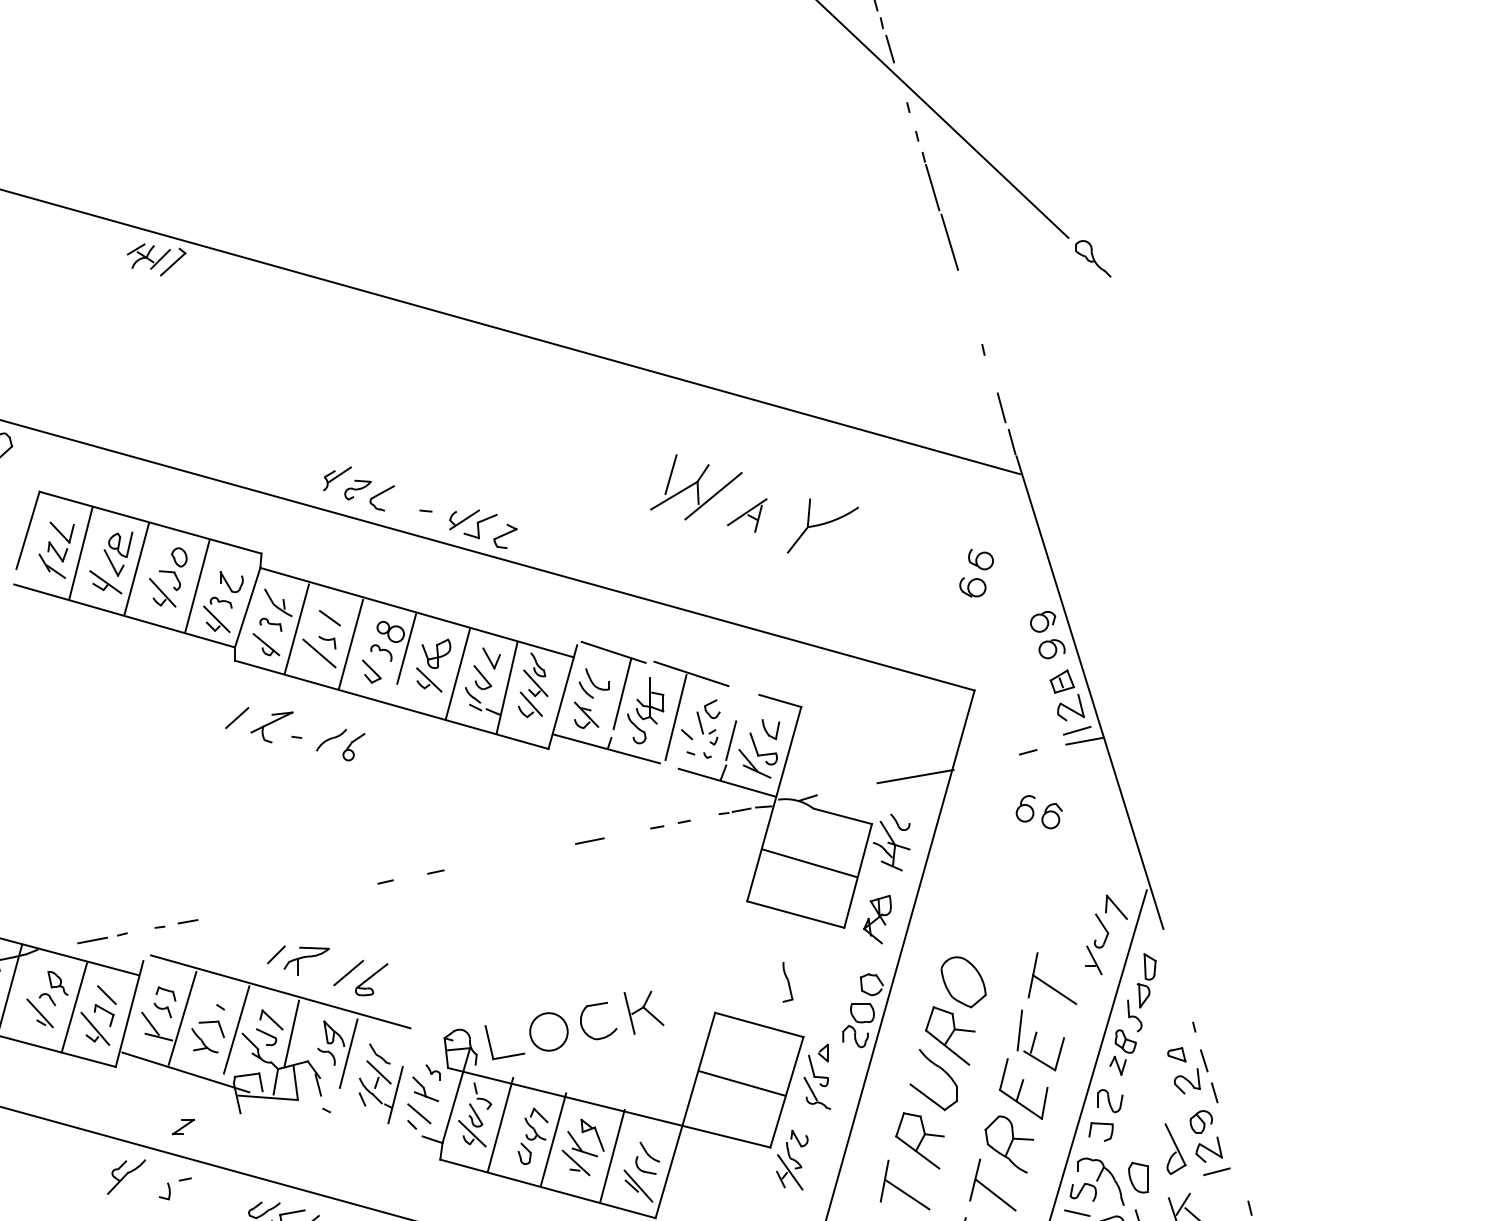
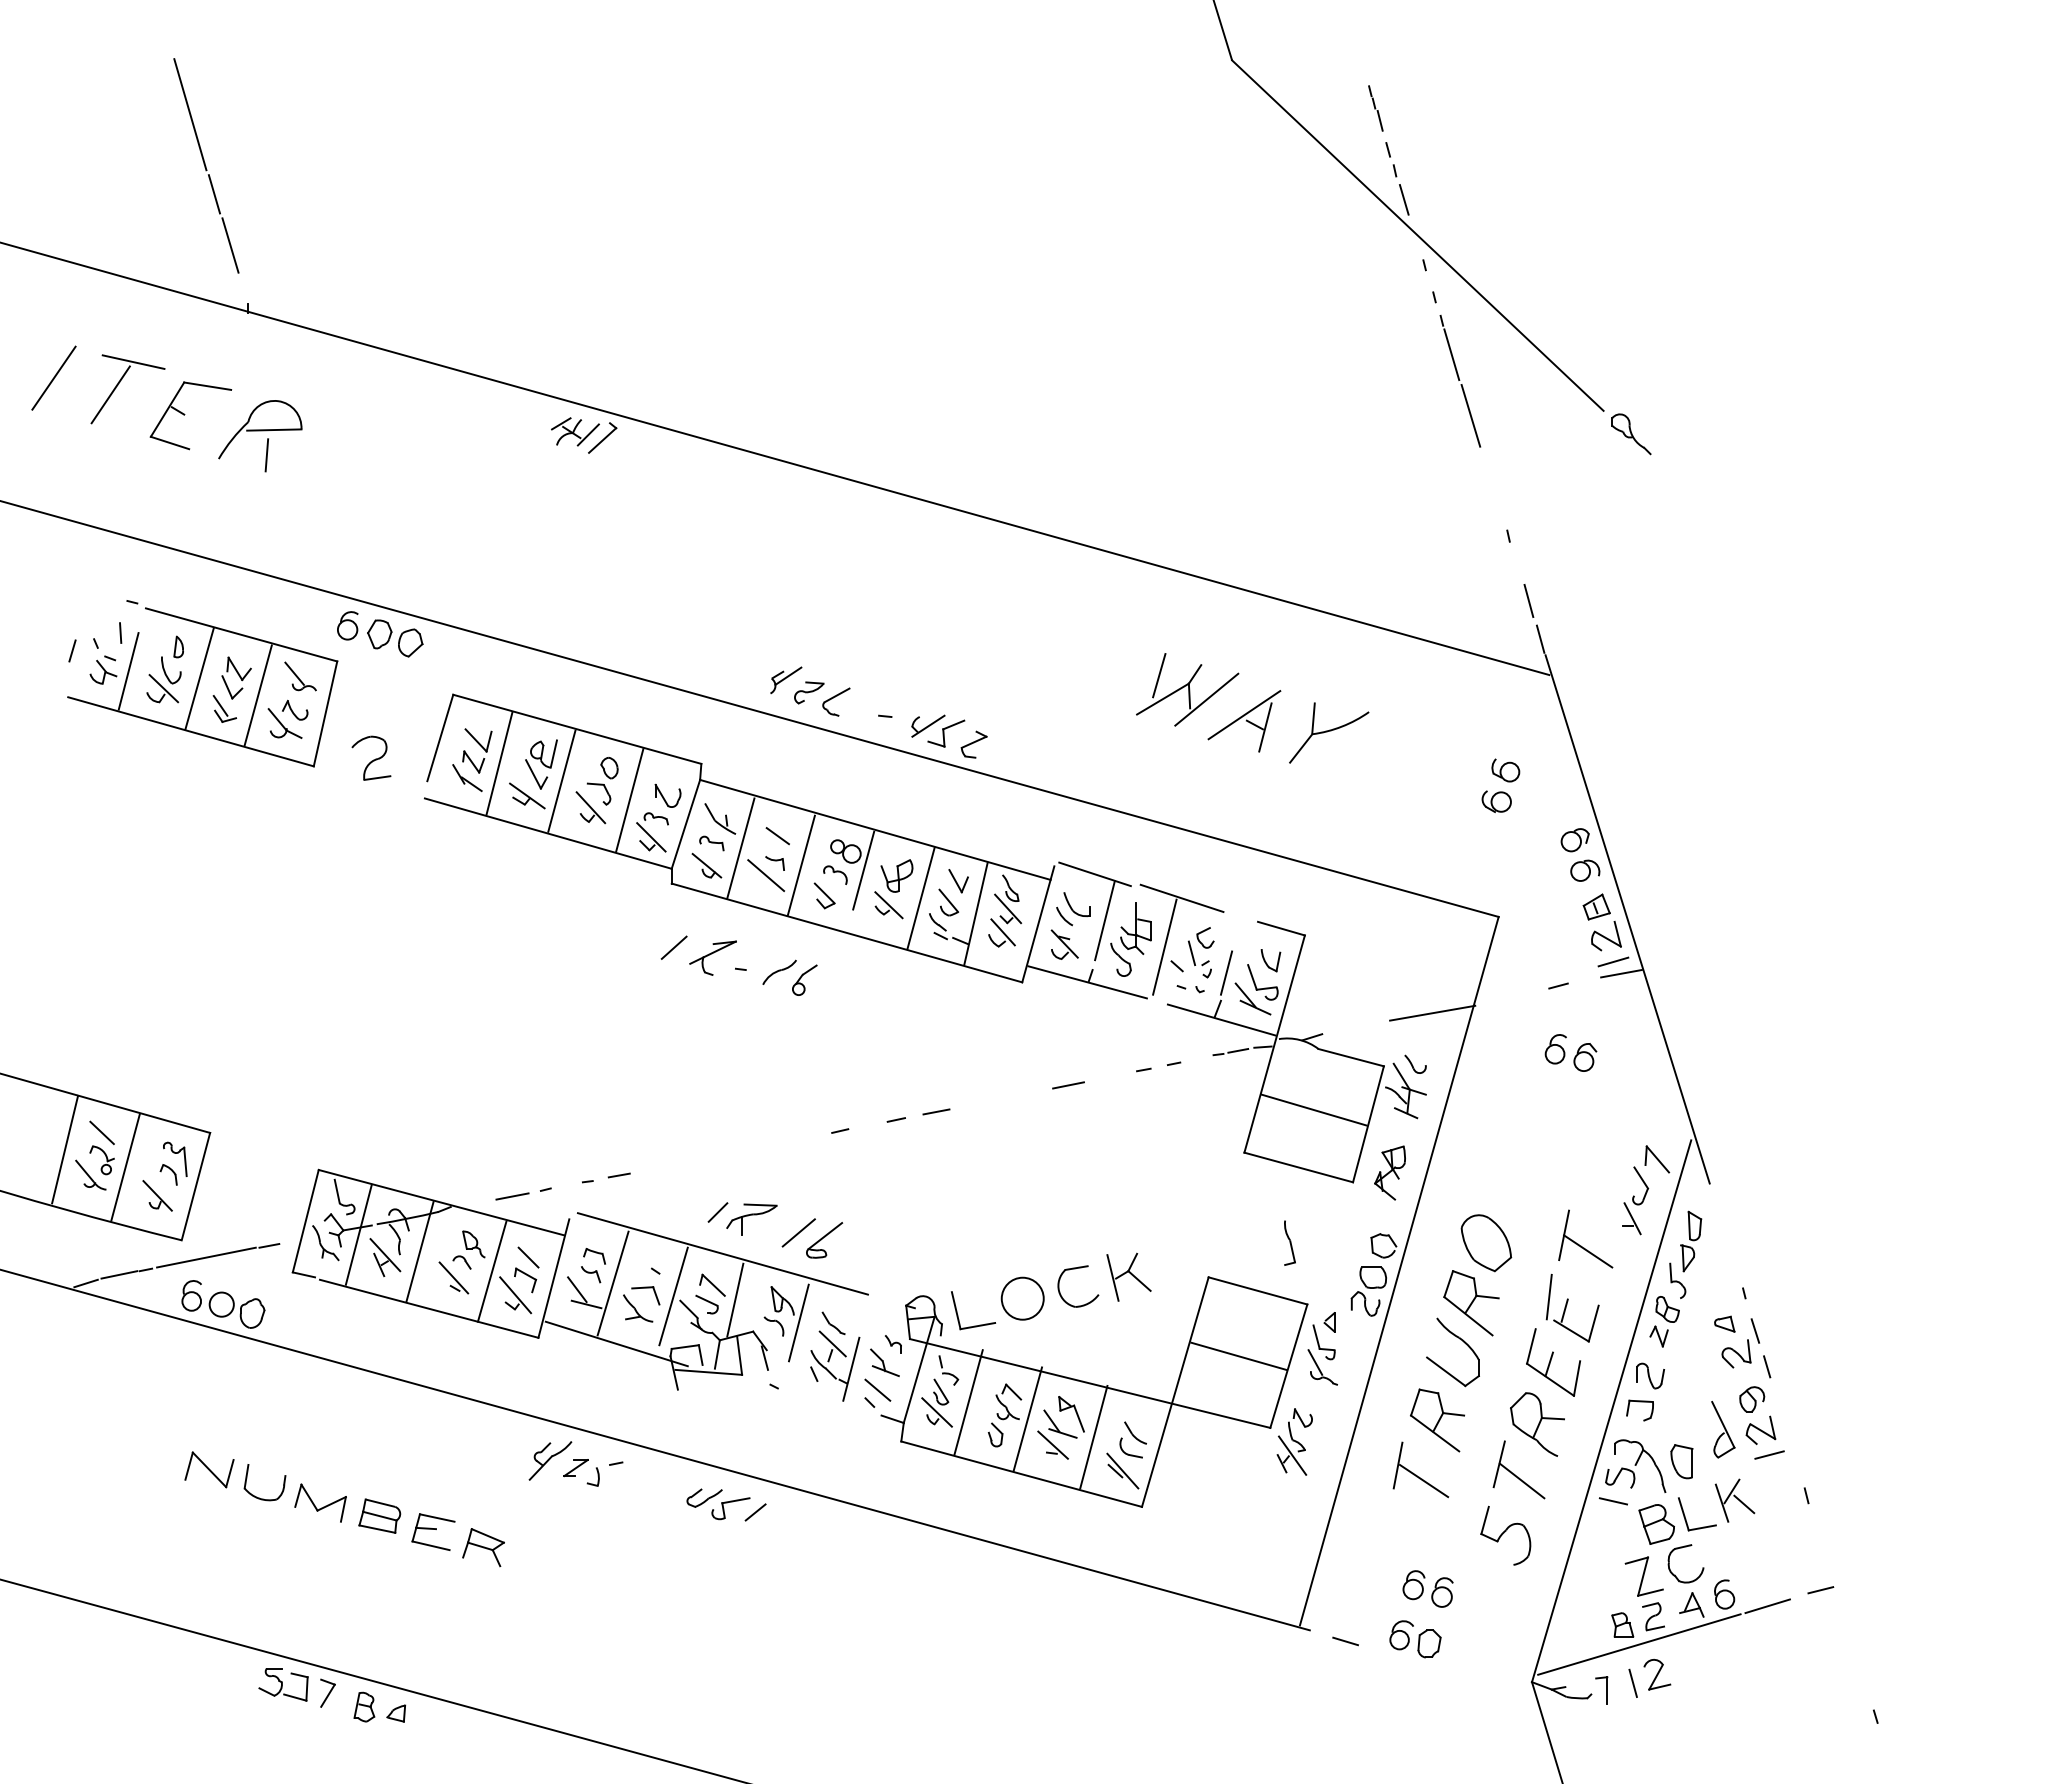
part: (747, 515) -> (1244, 721), size x1.67
line: (471, 864) -> (936, 1111), added
part: (182, 1127) -> (575, 1468), moved

